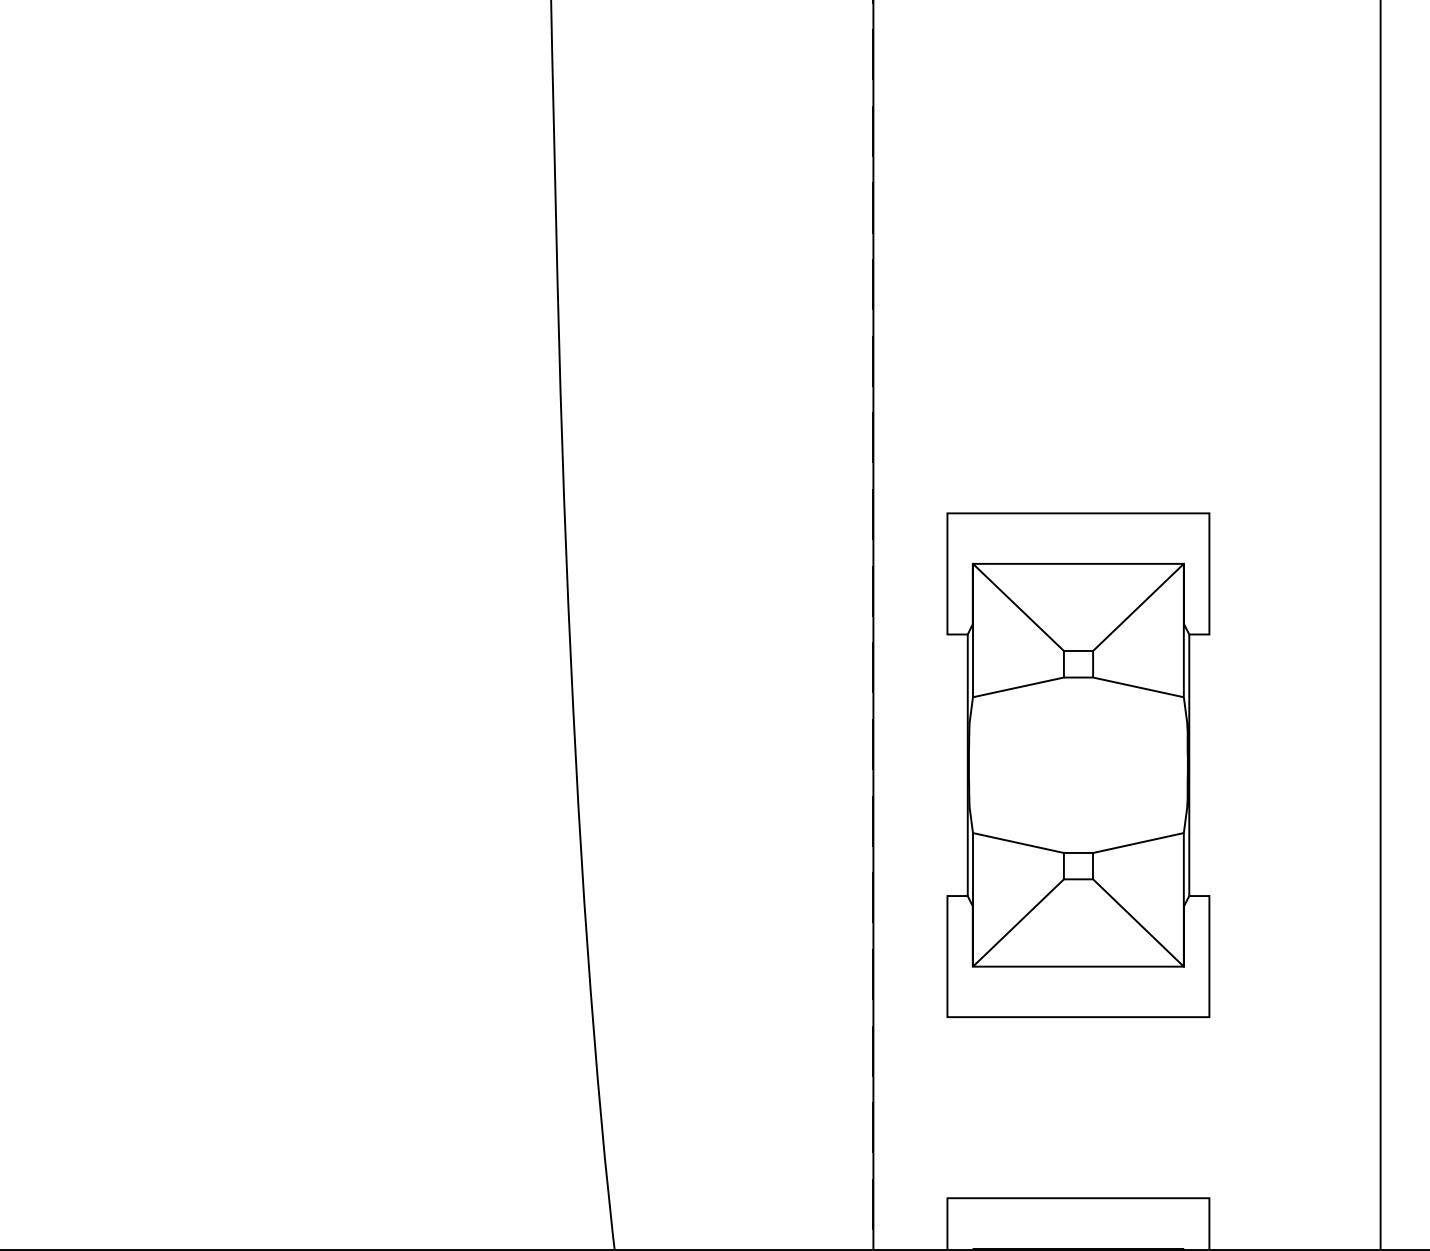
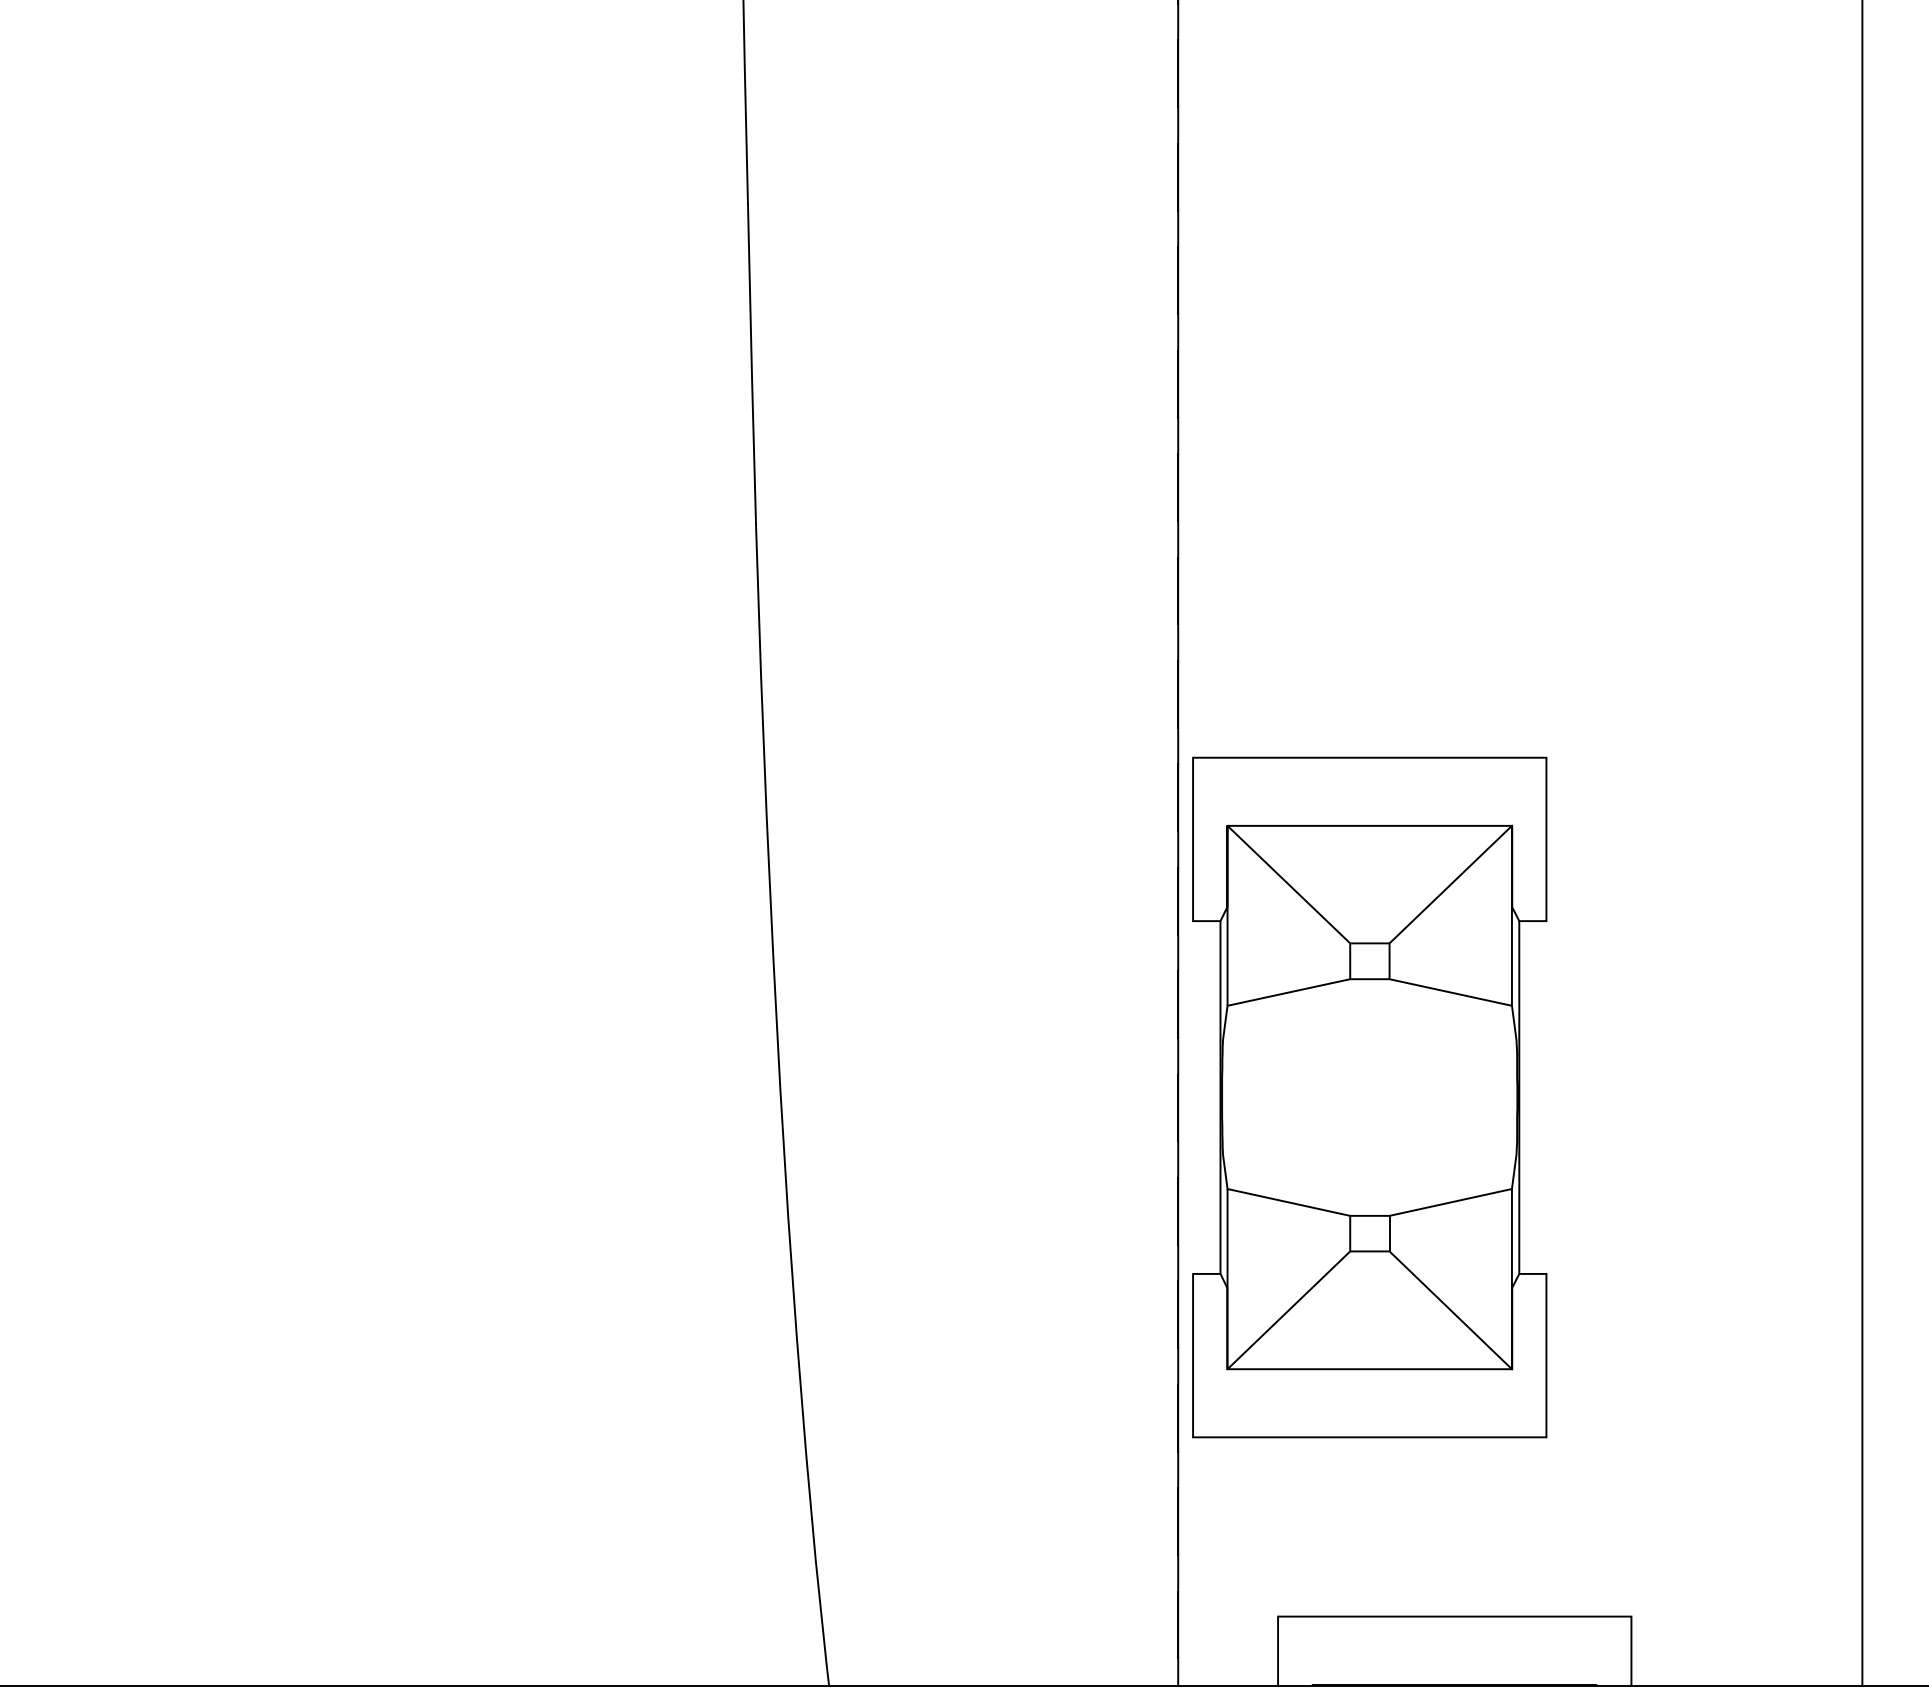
part: (1078, 765) -> (1369, 1097), moved

